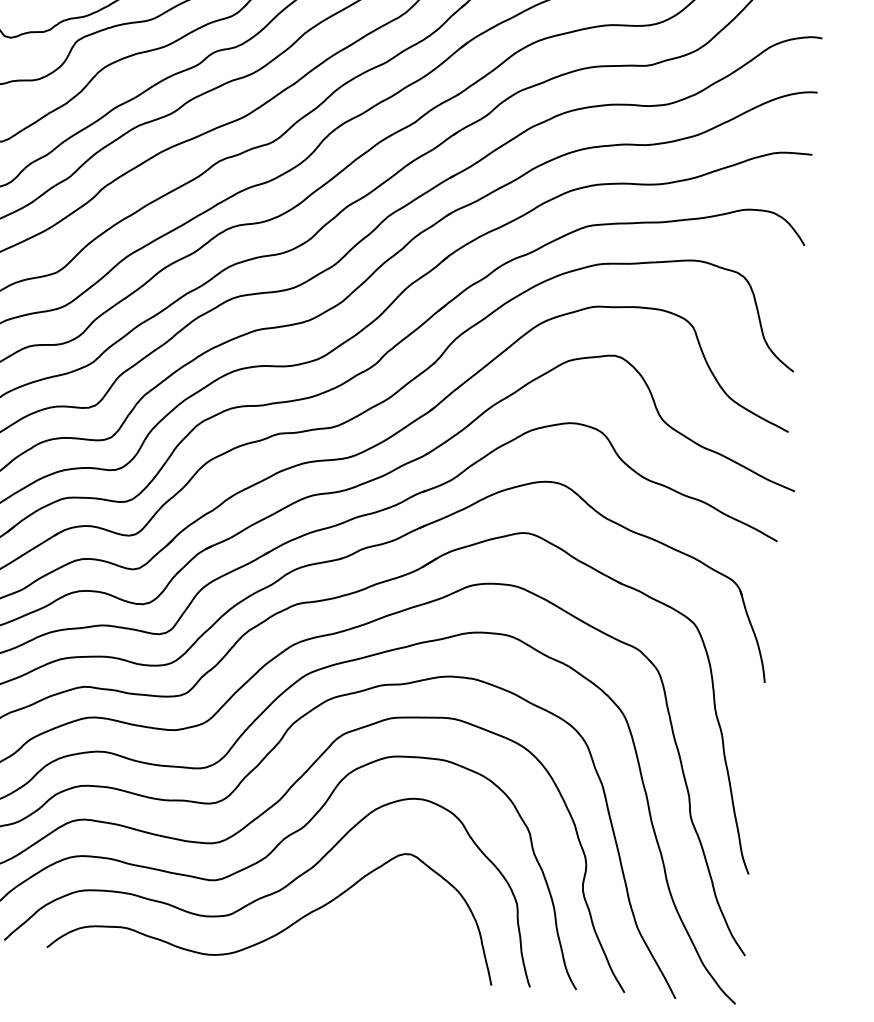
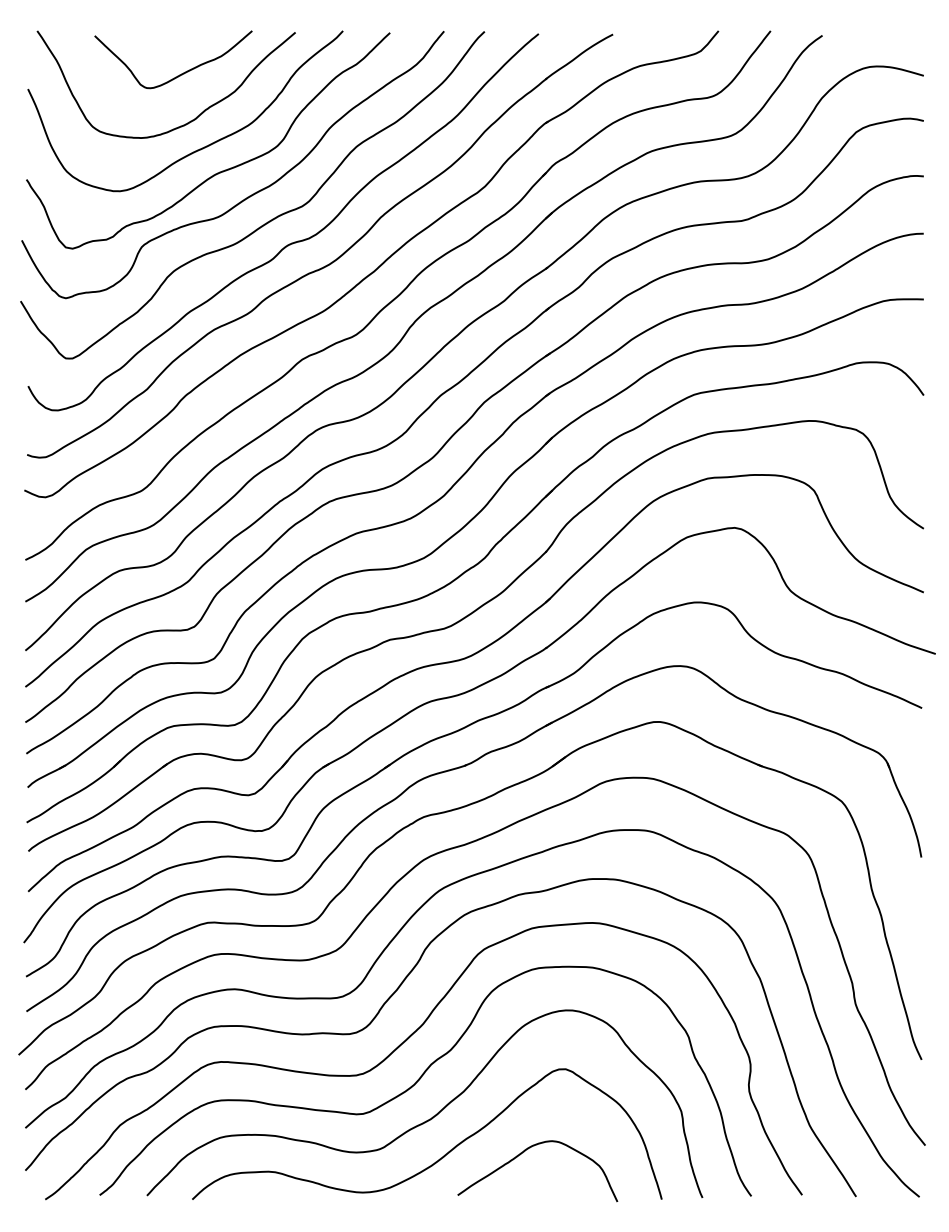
curve: (365, 929) -> (524, 1152), added

